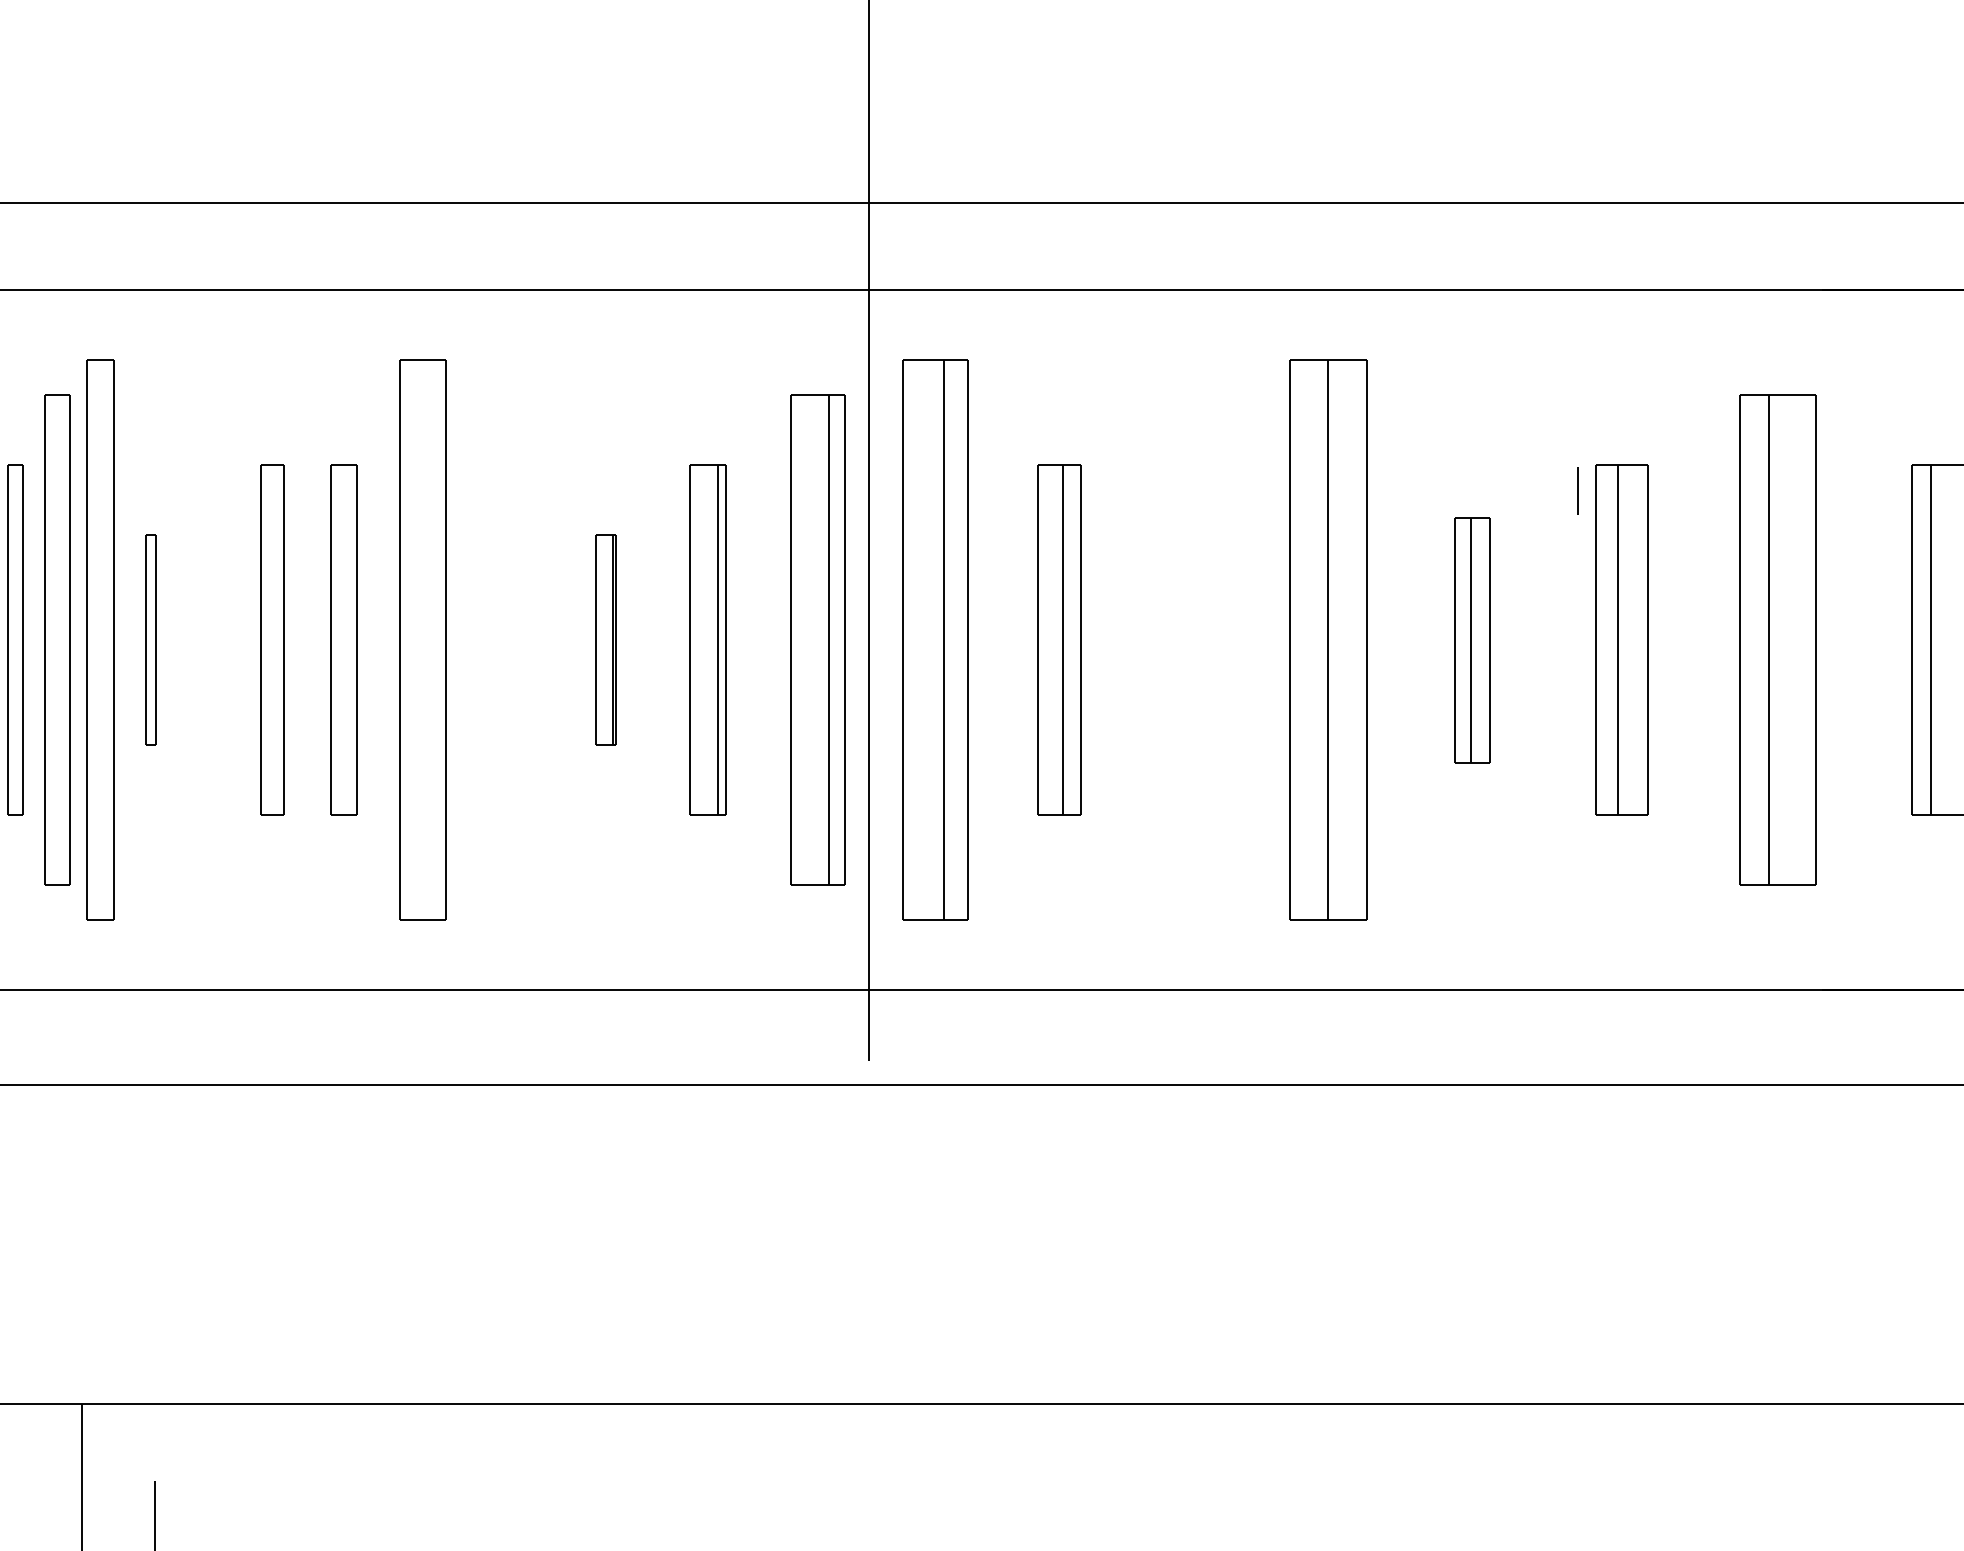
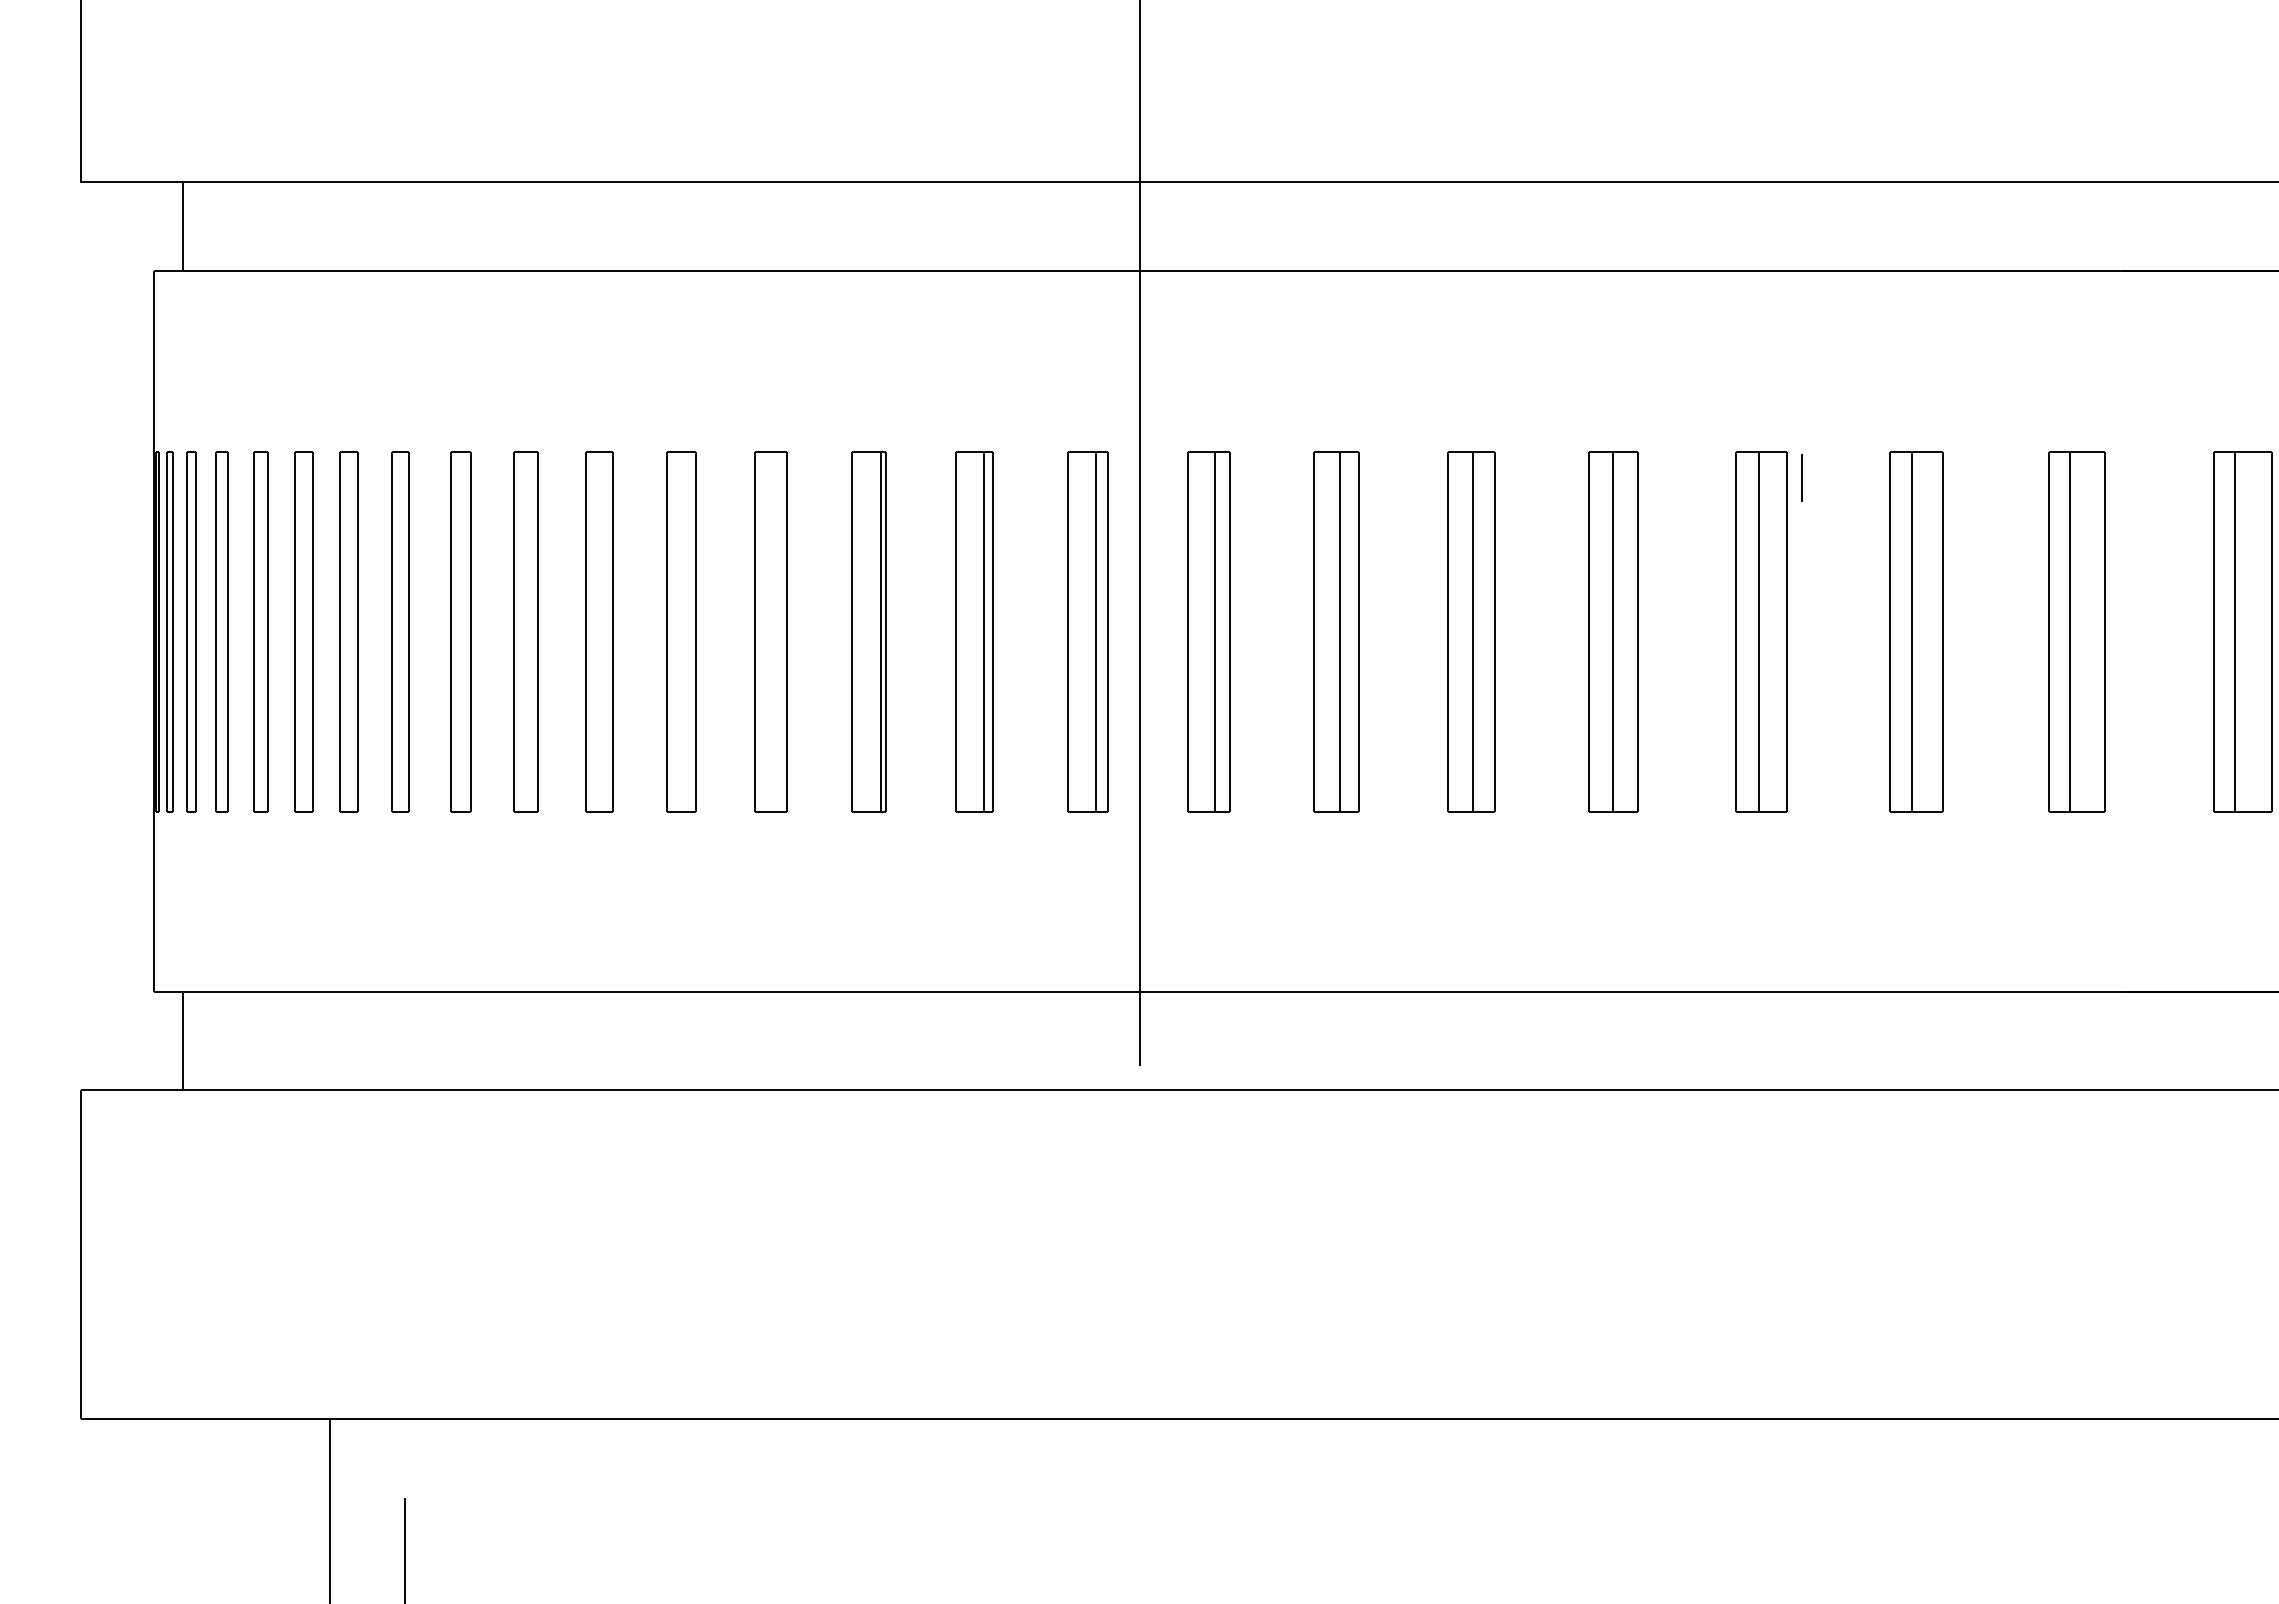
line: (1577, 490) -> (1801, 477), moved
part: (56, 639) -> (303, 631), size x0.71
part: (100, 639) -> (348, 631), size x0.62
part: (150, 639) -> (400, 631), size x1.67
part: (209, 639) -> (460, 631), added
part: (423, 639) -> (681, 631), size x0.62
part: (510, 639) -> (770, 631), added
part: (605, 639) -> (868, 631), size x1.67
part: (817, 639) -> (1087, 631), size x0.71
part: (935, 639) -> (1208, 631), size x0.62
part: (1190, 639) -> (1471, 631), added
part: (1328, 639) -> (1613, 631), size x0.62
part: (1472, 639) -> (1761, 631), size x1.43
part: (1777, 639) -> (2076, 631), size x0.71

